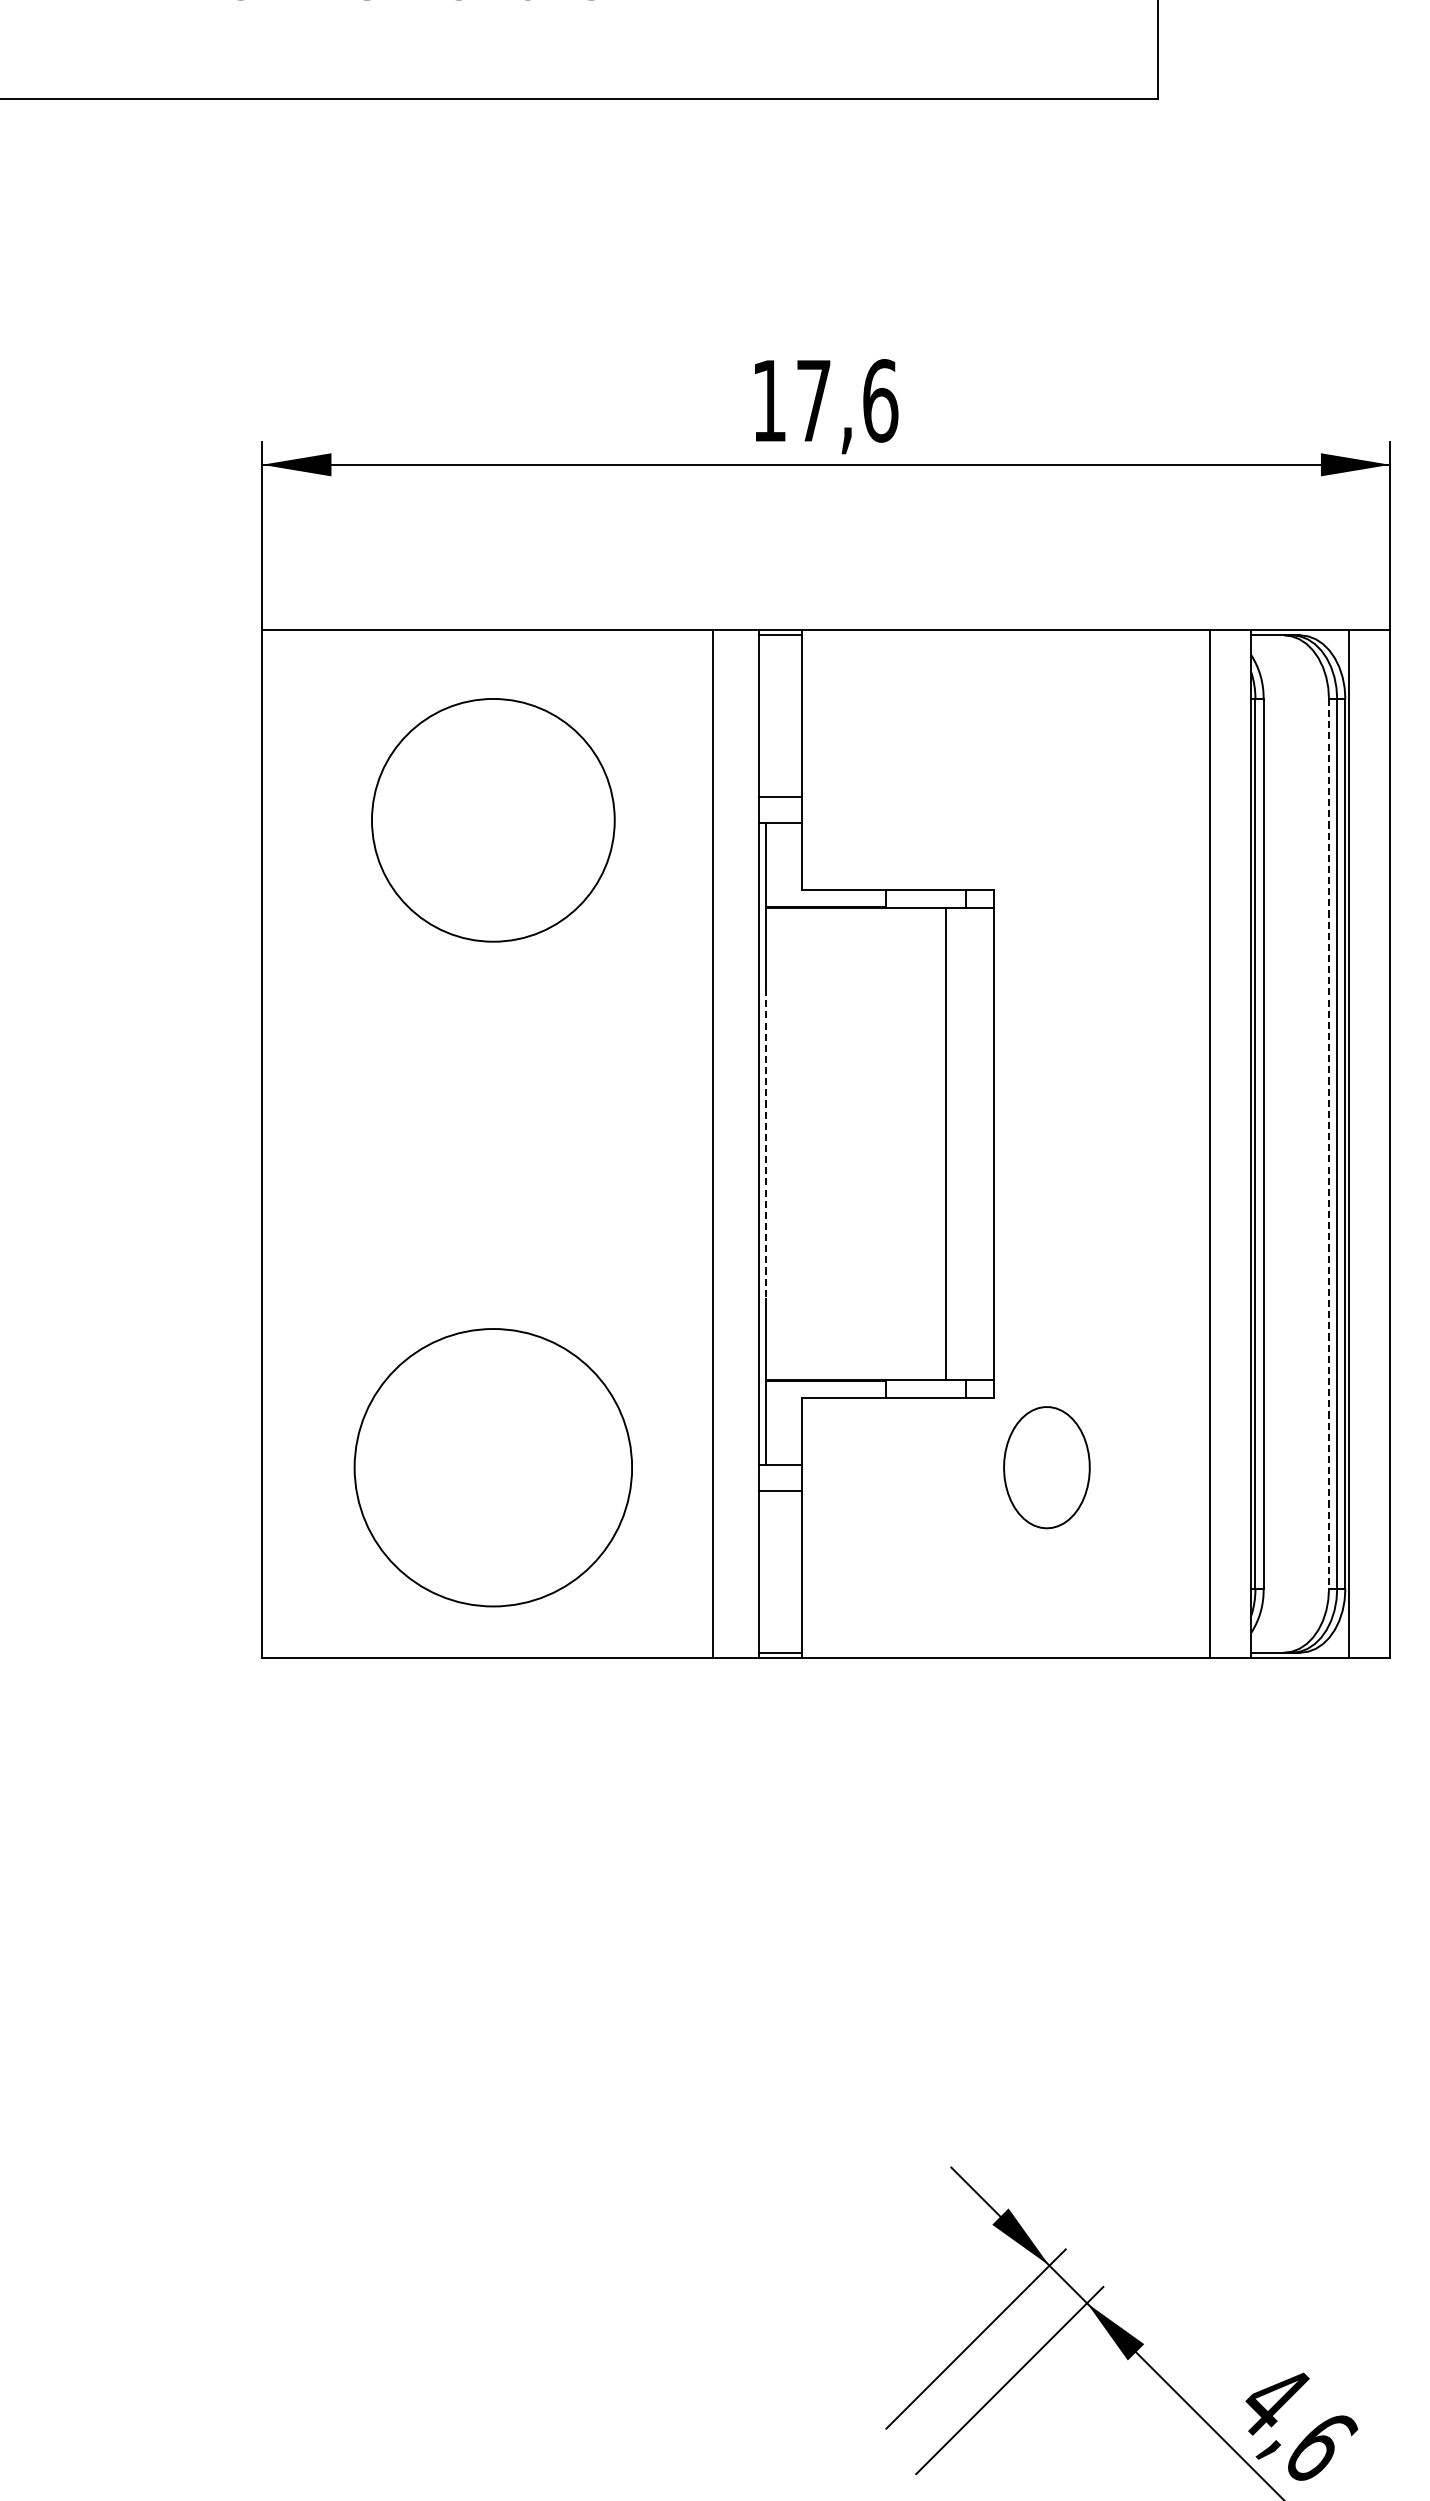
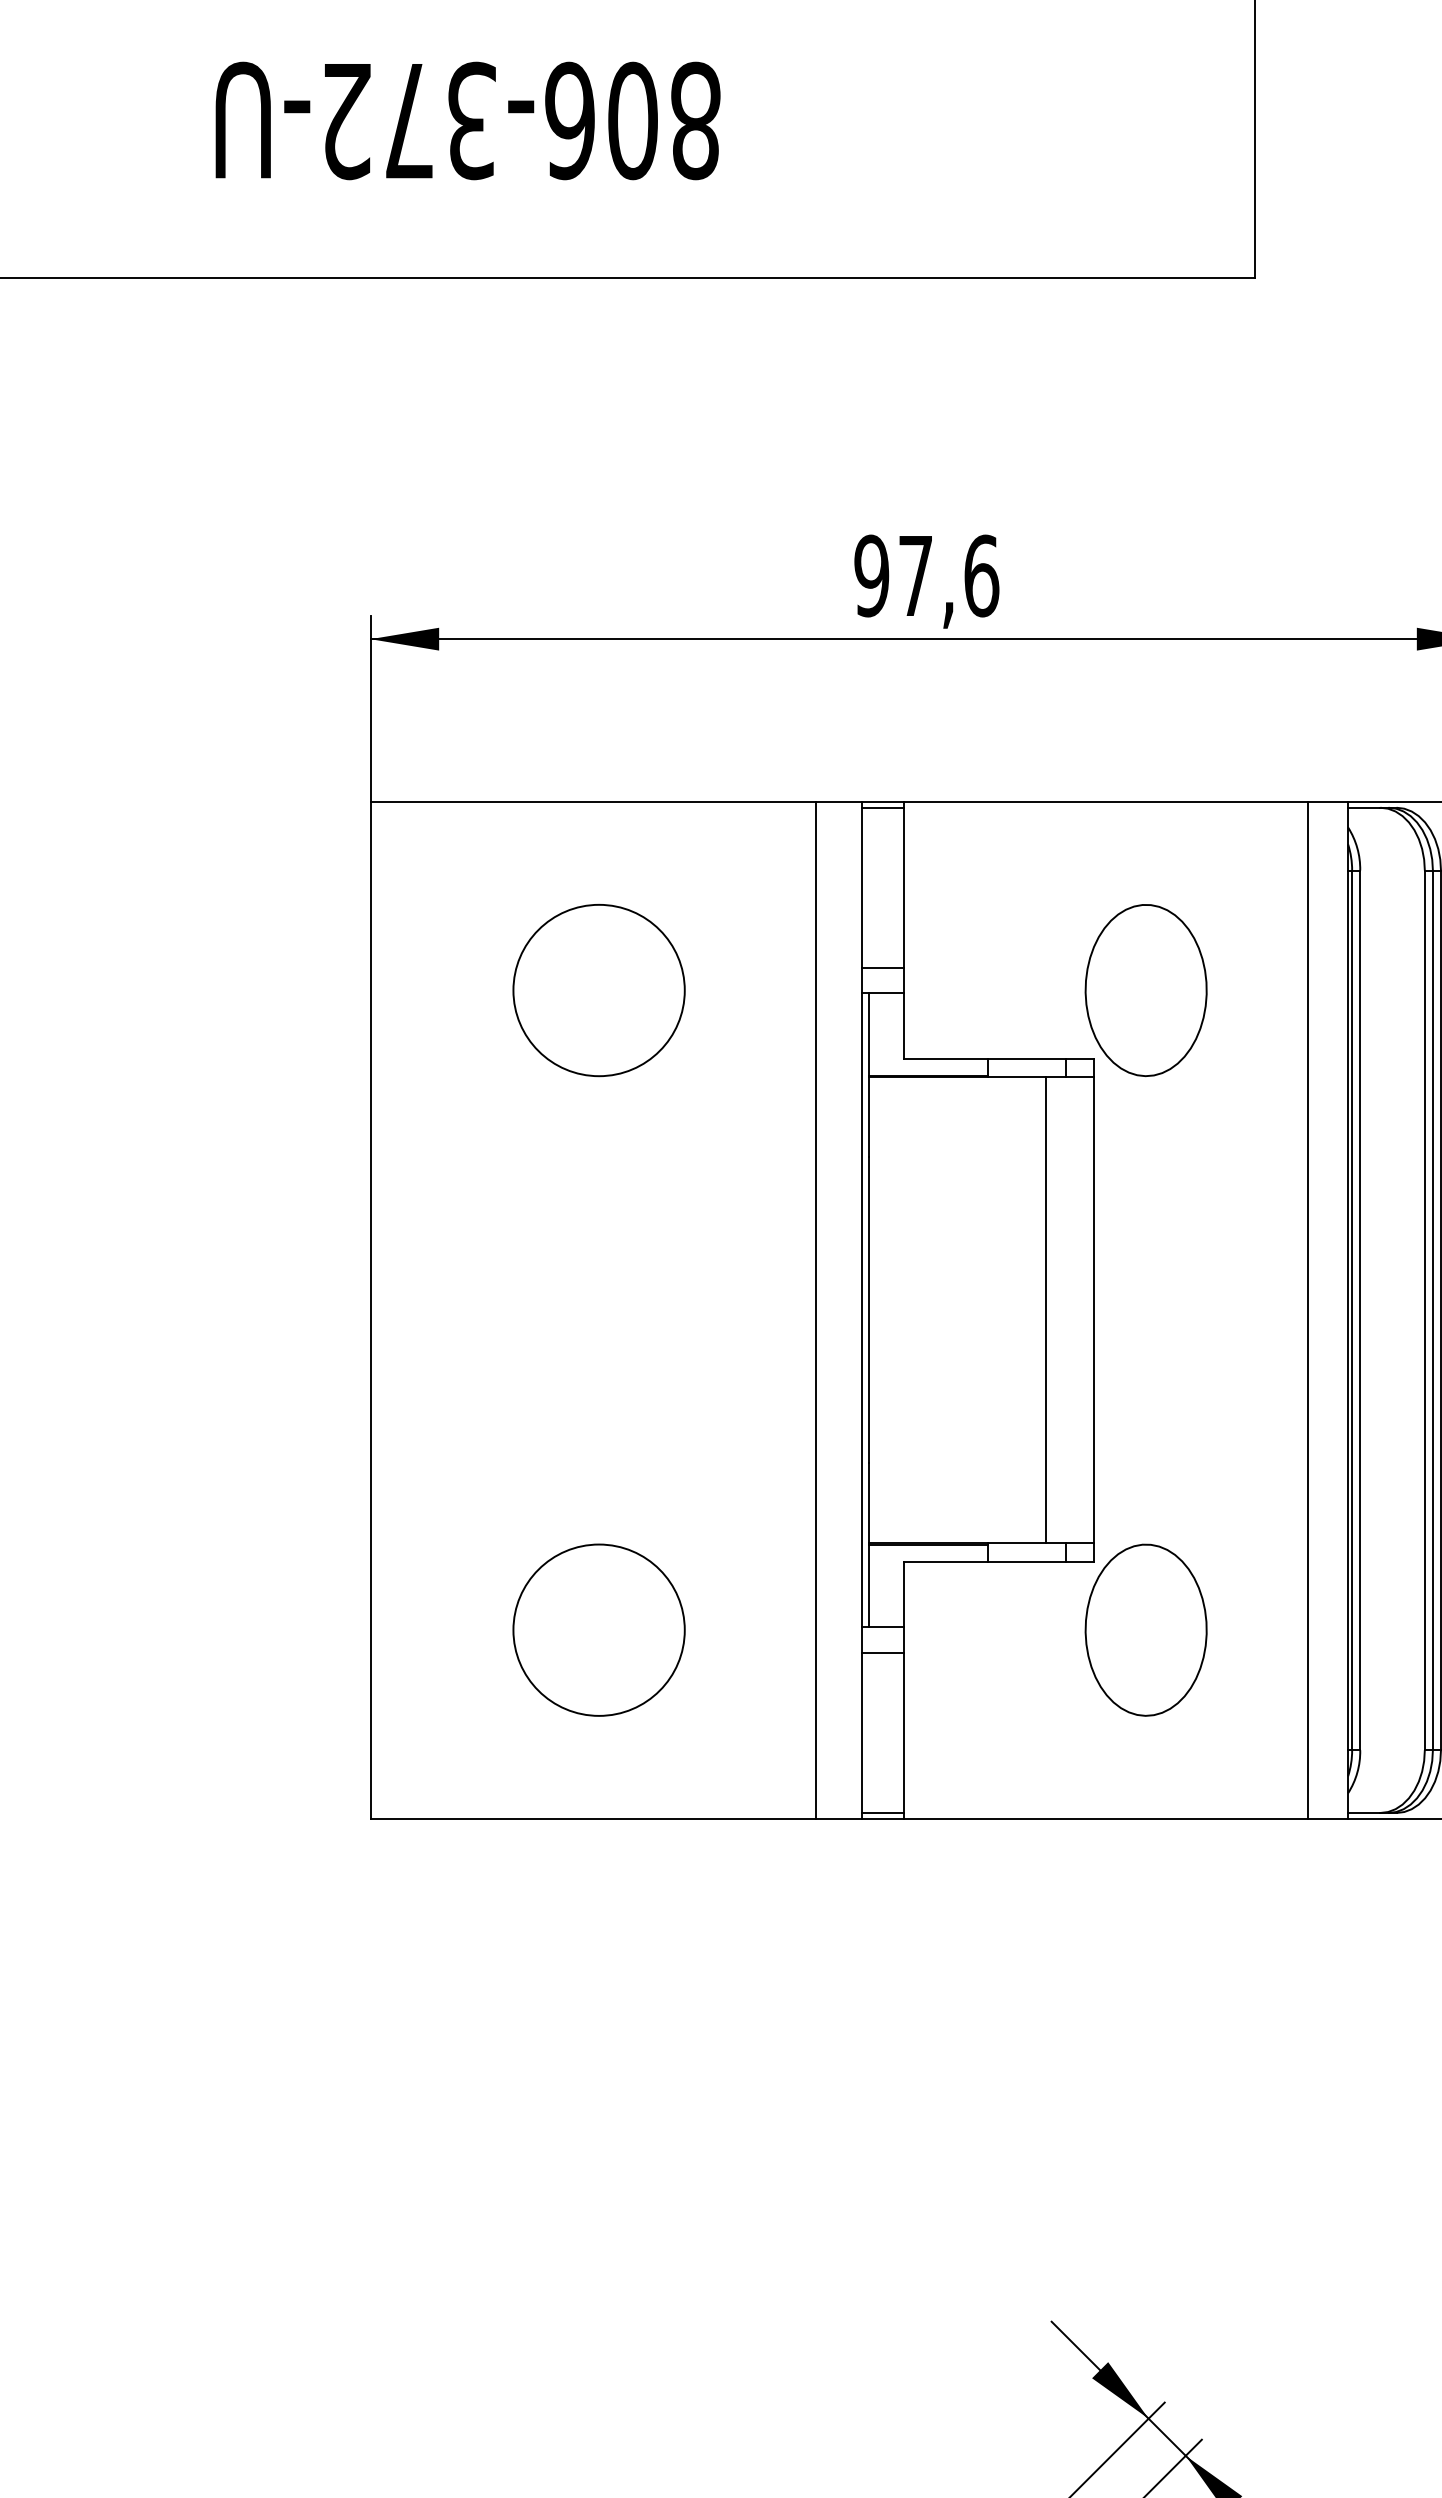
text: (769, 400) -> (871, 575), 17,6 -> 97,6
circle: (492, 820) -> (598, 990), size x0.71
part: (1046, 820) -> (1145, 990), added
line: (765, 1144) -> (868, 1310), dashed -> solid
line: (1328, 1144) -> (1424, 1310), dashed -> solid
circle: (492, 1467) -> (598, 1629), size x0.62
part: (1046, 1467) -> (1145, 1629), size x1.43

